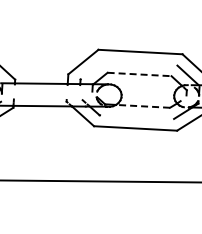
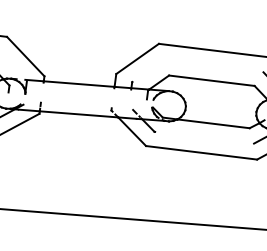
line: (140, 74) -> (213, 80), dashed -> solid
line: (143, 106) -> (214, 124), dashed -> solid

